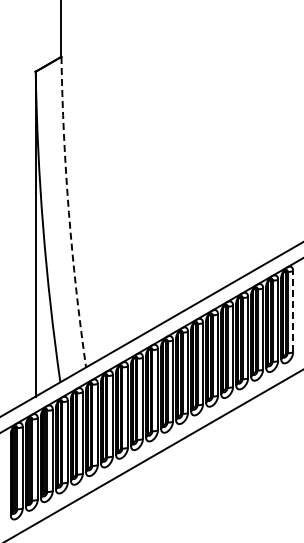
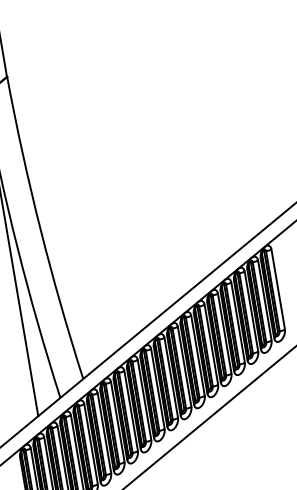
arc: (68, 212) -> (40, 229), dashed -> solid
line: (293, 311) -> (278, 289), dashed -> solid

